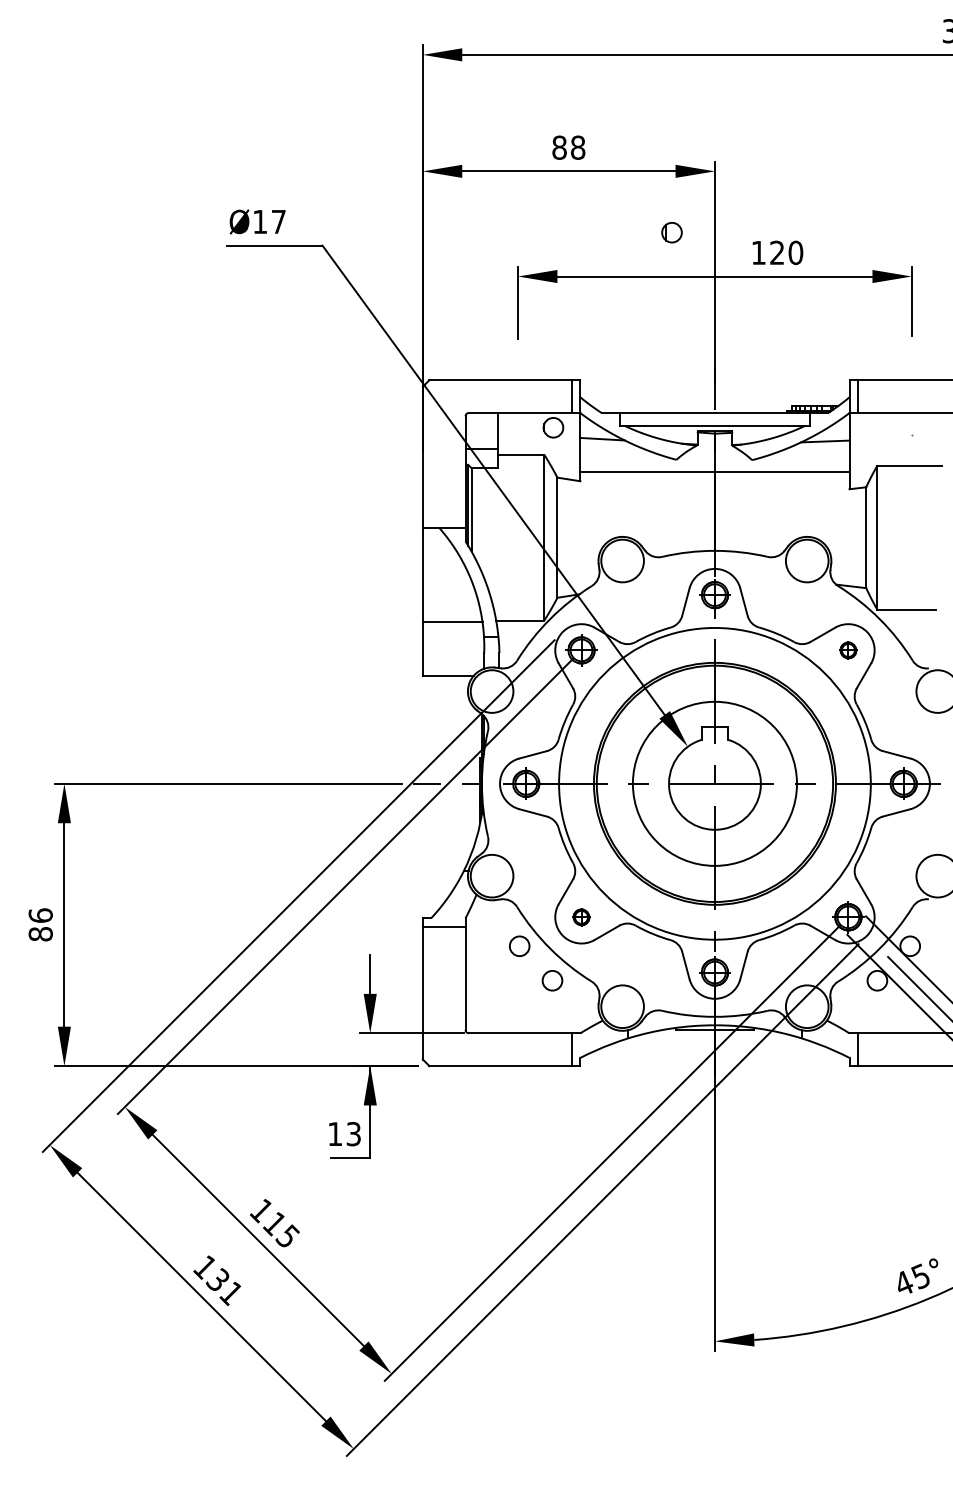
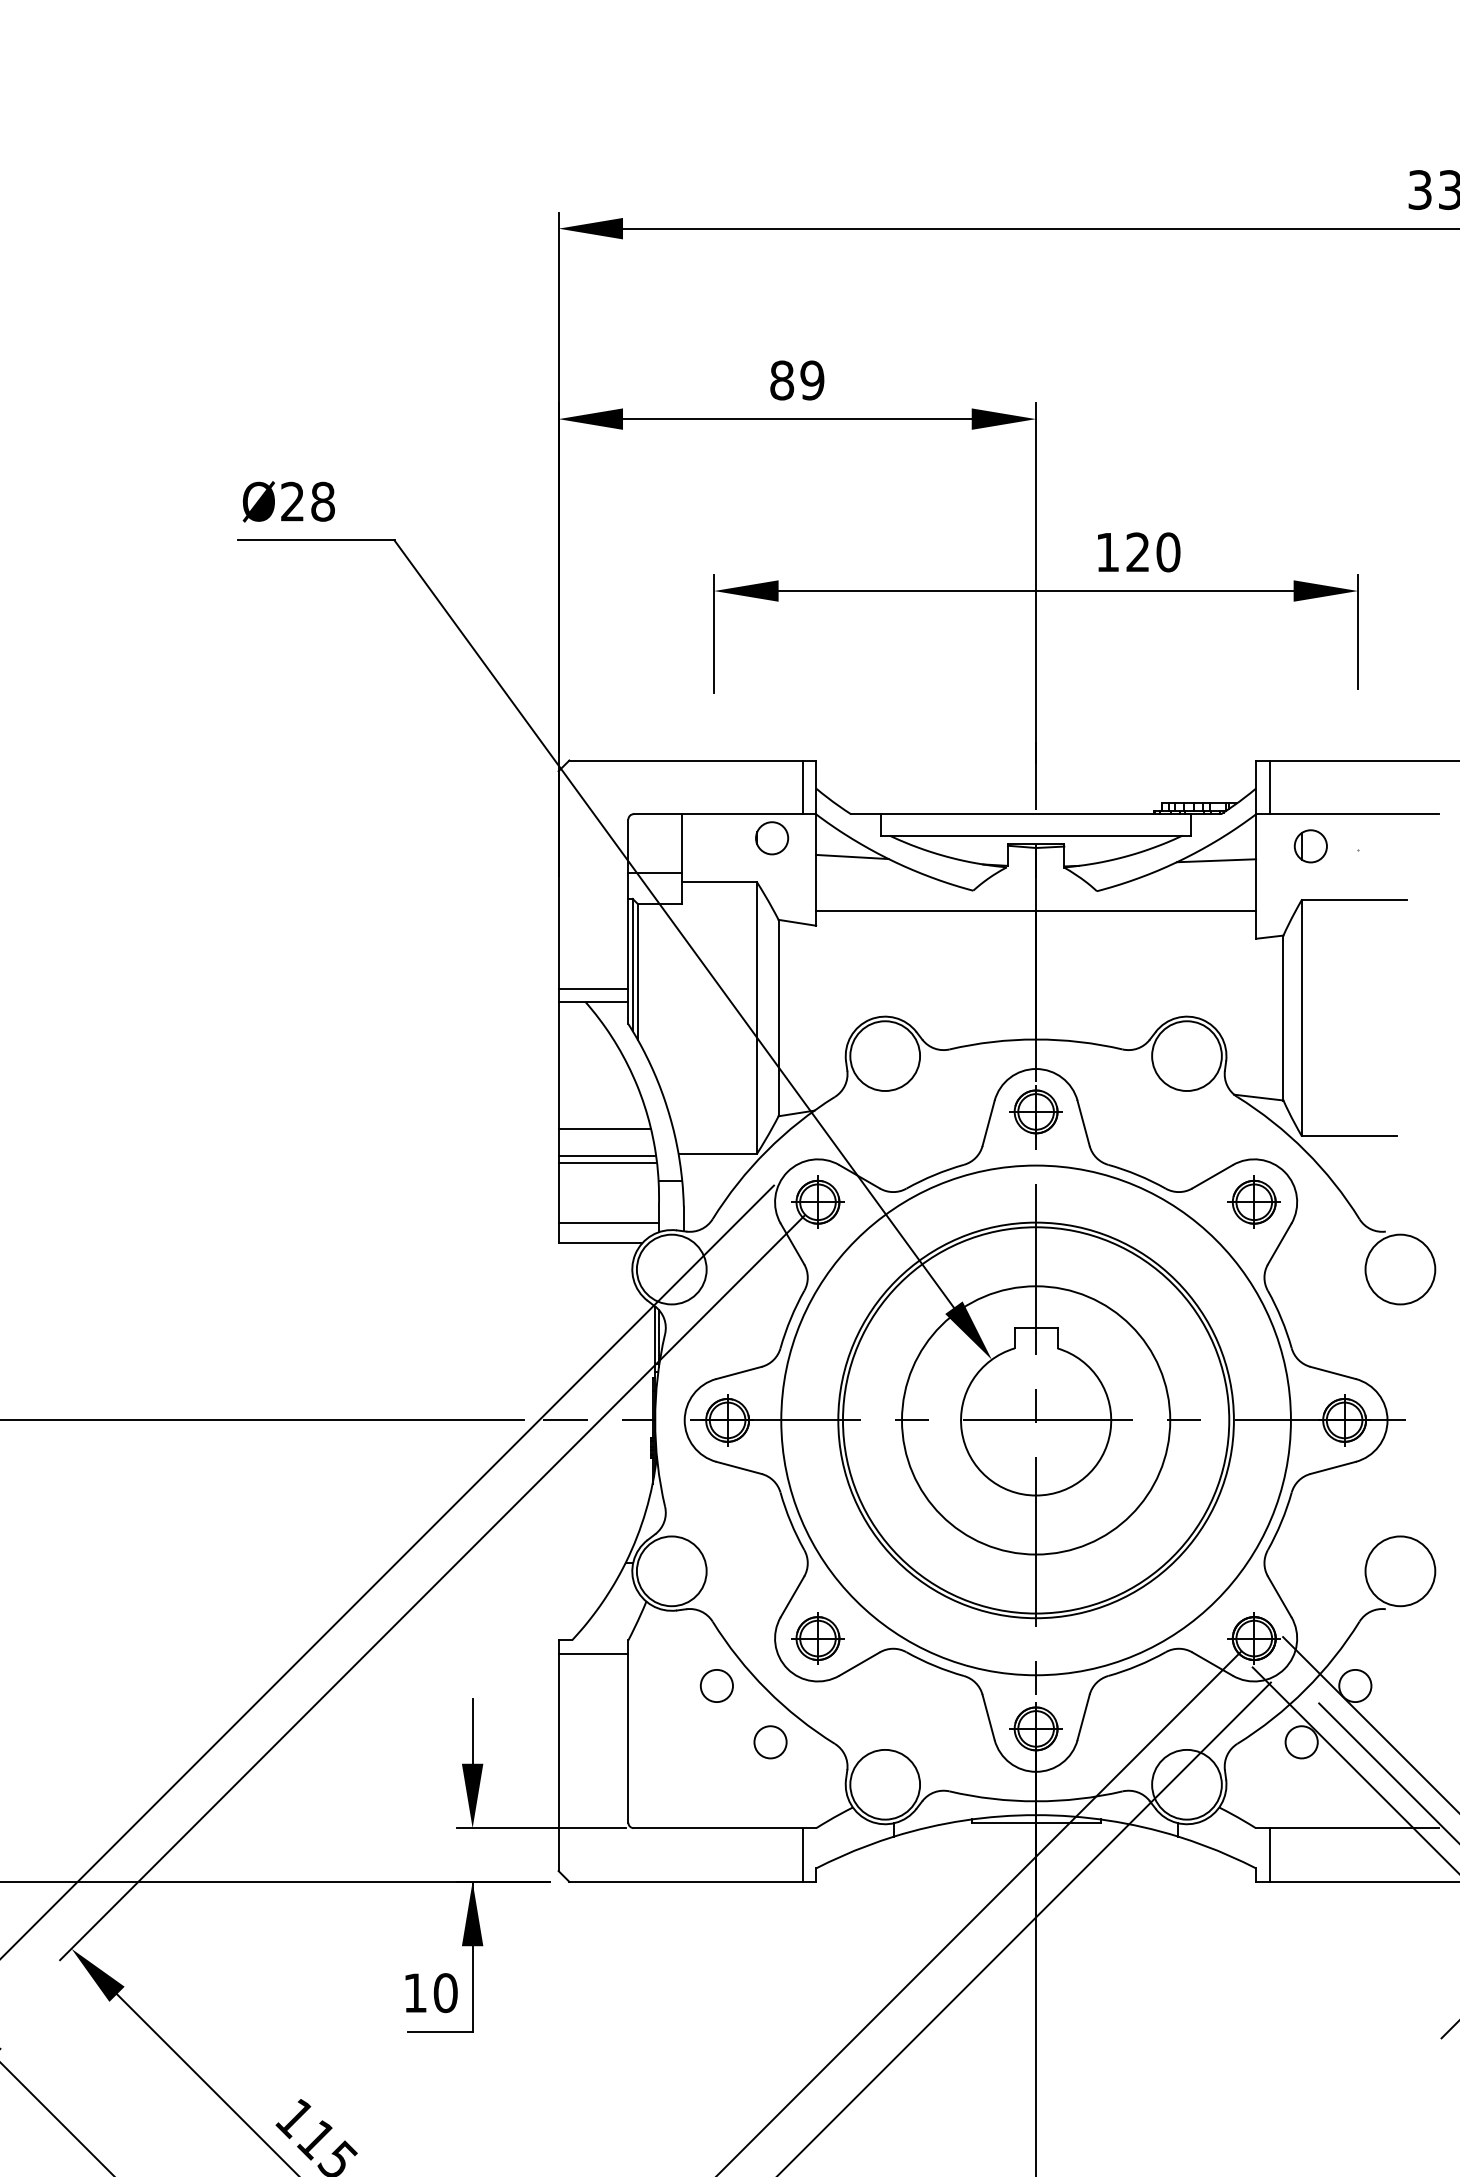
text: (577, 147) -> (811, 380), 88 -> 89
text: (269, 221) -> (307, 501), Ø17 -> Ø28
part: (671, 232) -> (1310, 846), moved
line: (443, 519) -> (592, 988), added
line: (450, 605) -> (603, 1128), added
line: (452, 626) -> (607, 1163), added
part: (848, 650) -> (1254, 1202), size x1.67
line: (453, 663) -> (608, 1223), added
part: (581, 917) -> (817, 1638), size x1.67
text: (353, 1134) -> (445, 1993), 13 -> 10

